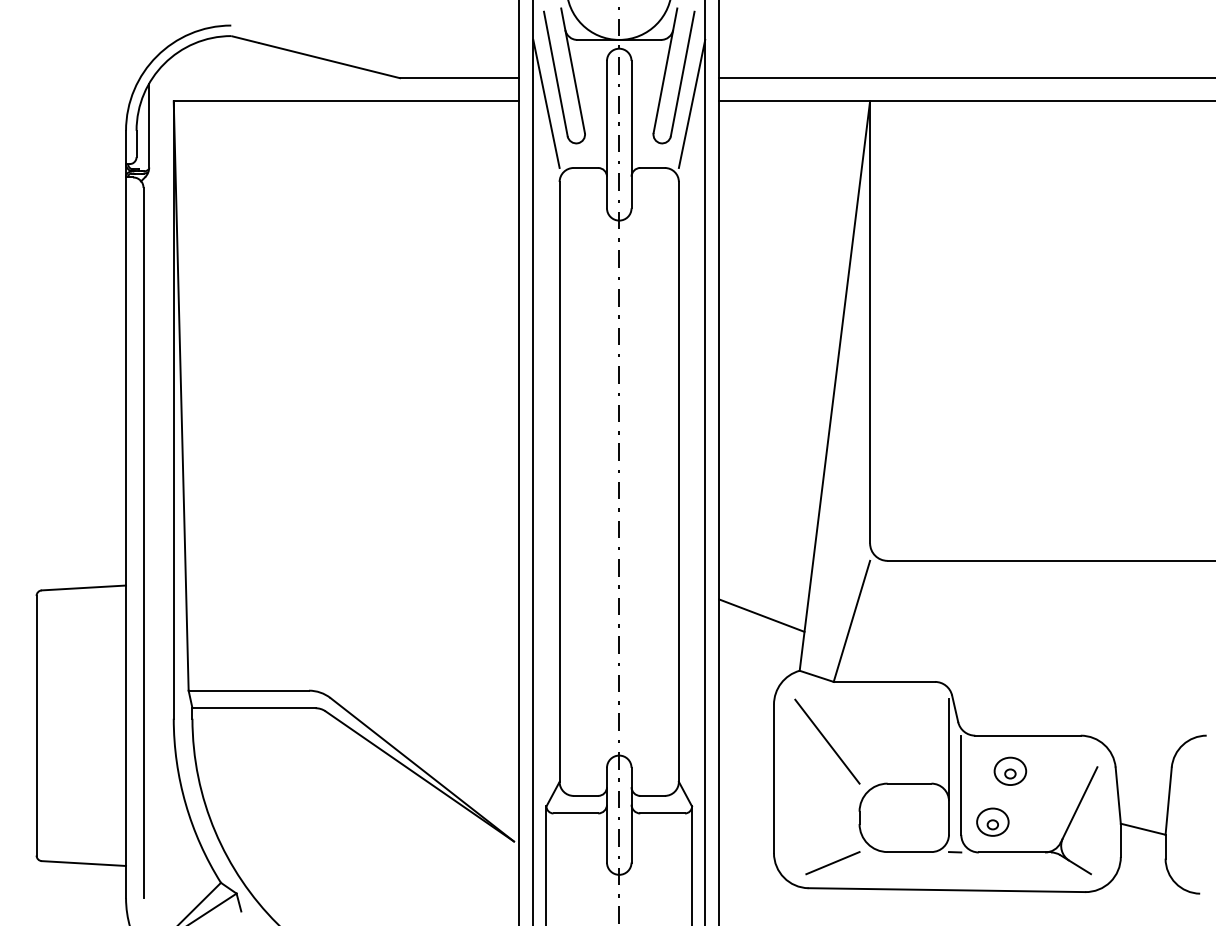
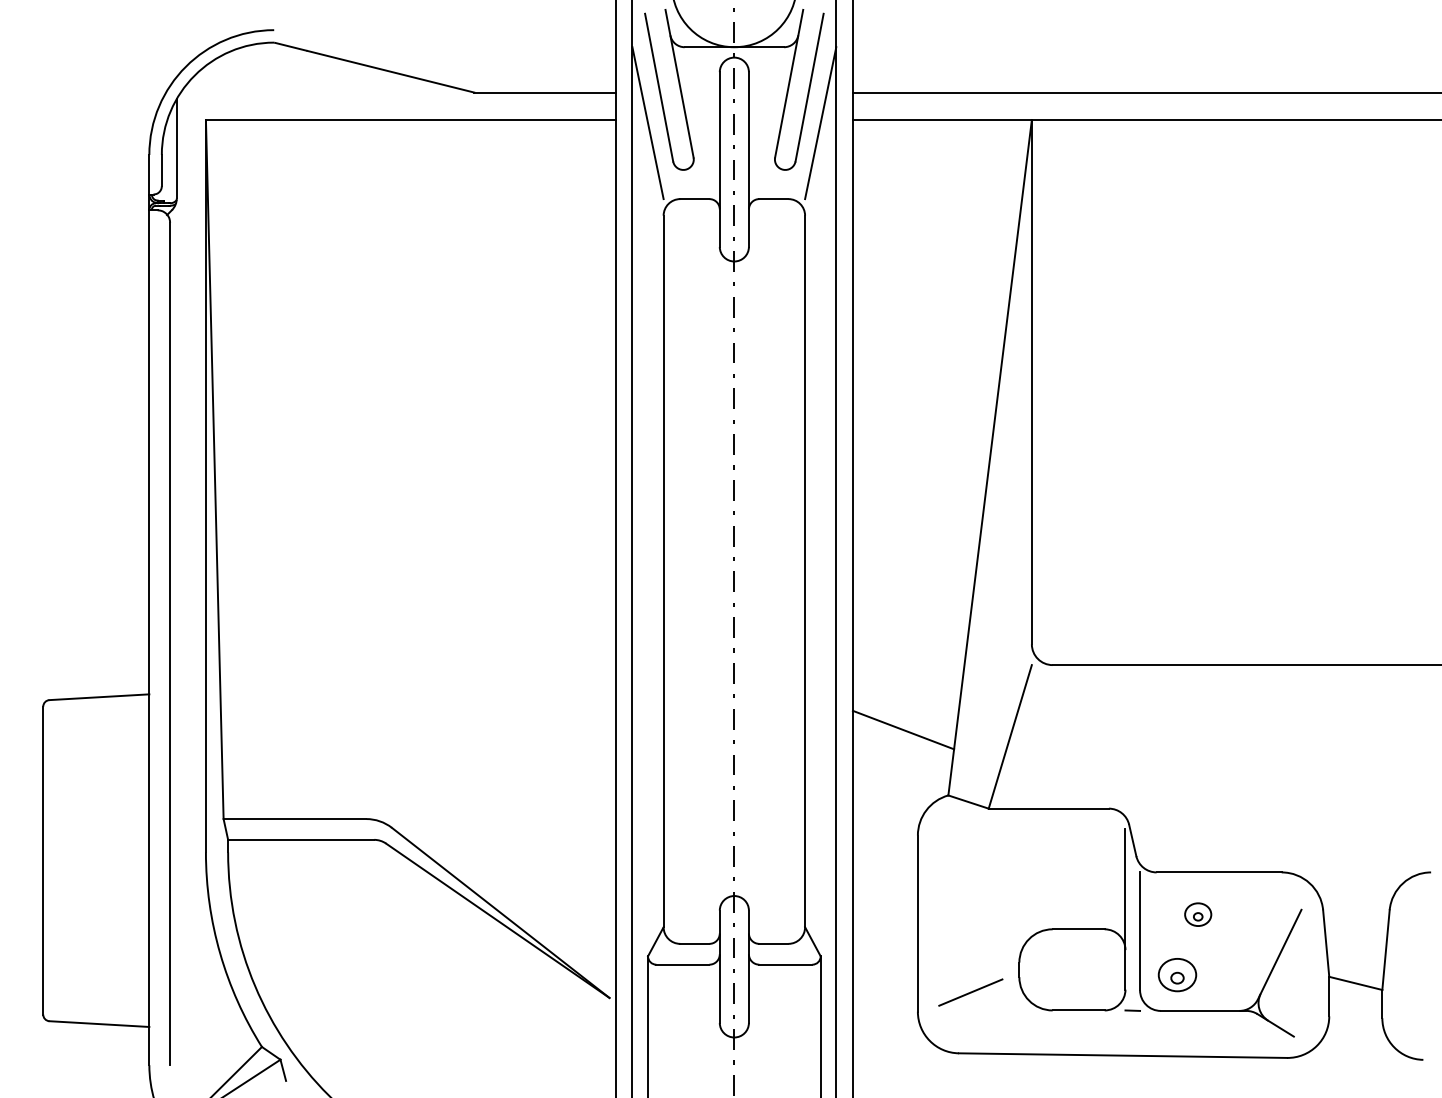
line: (827, 741) -> (981, 879), removed
part: (1009, 771) -> (1197, 914), size x0.7
line: (832, 863) -> (970, 992), moved

